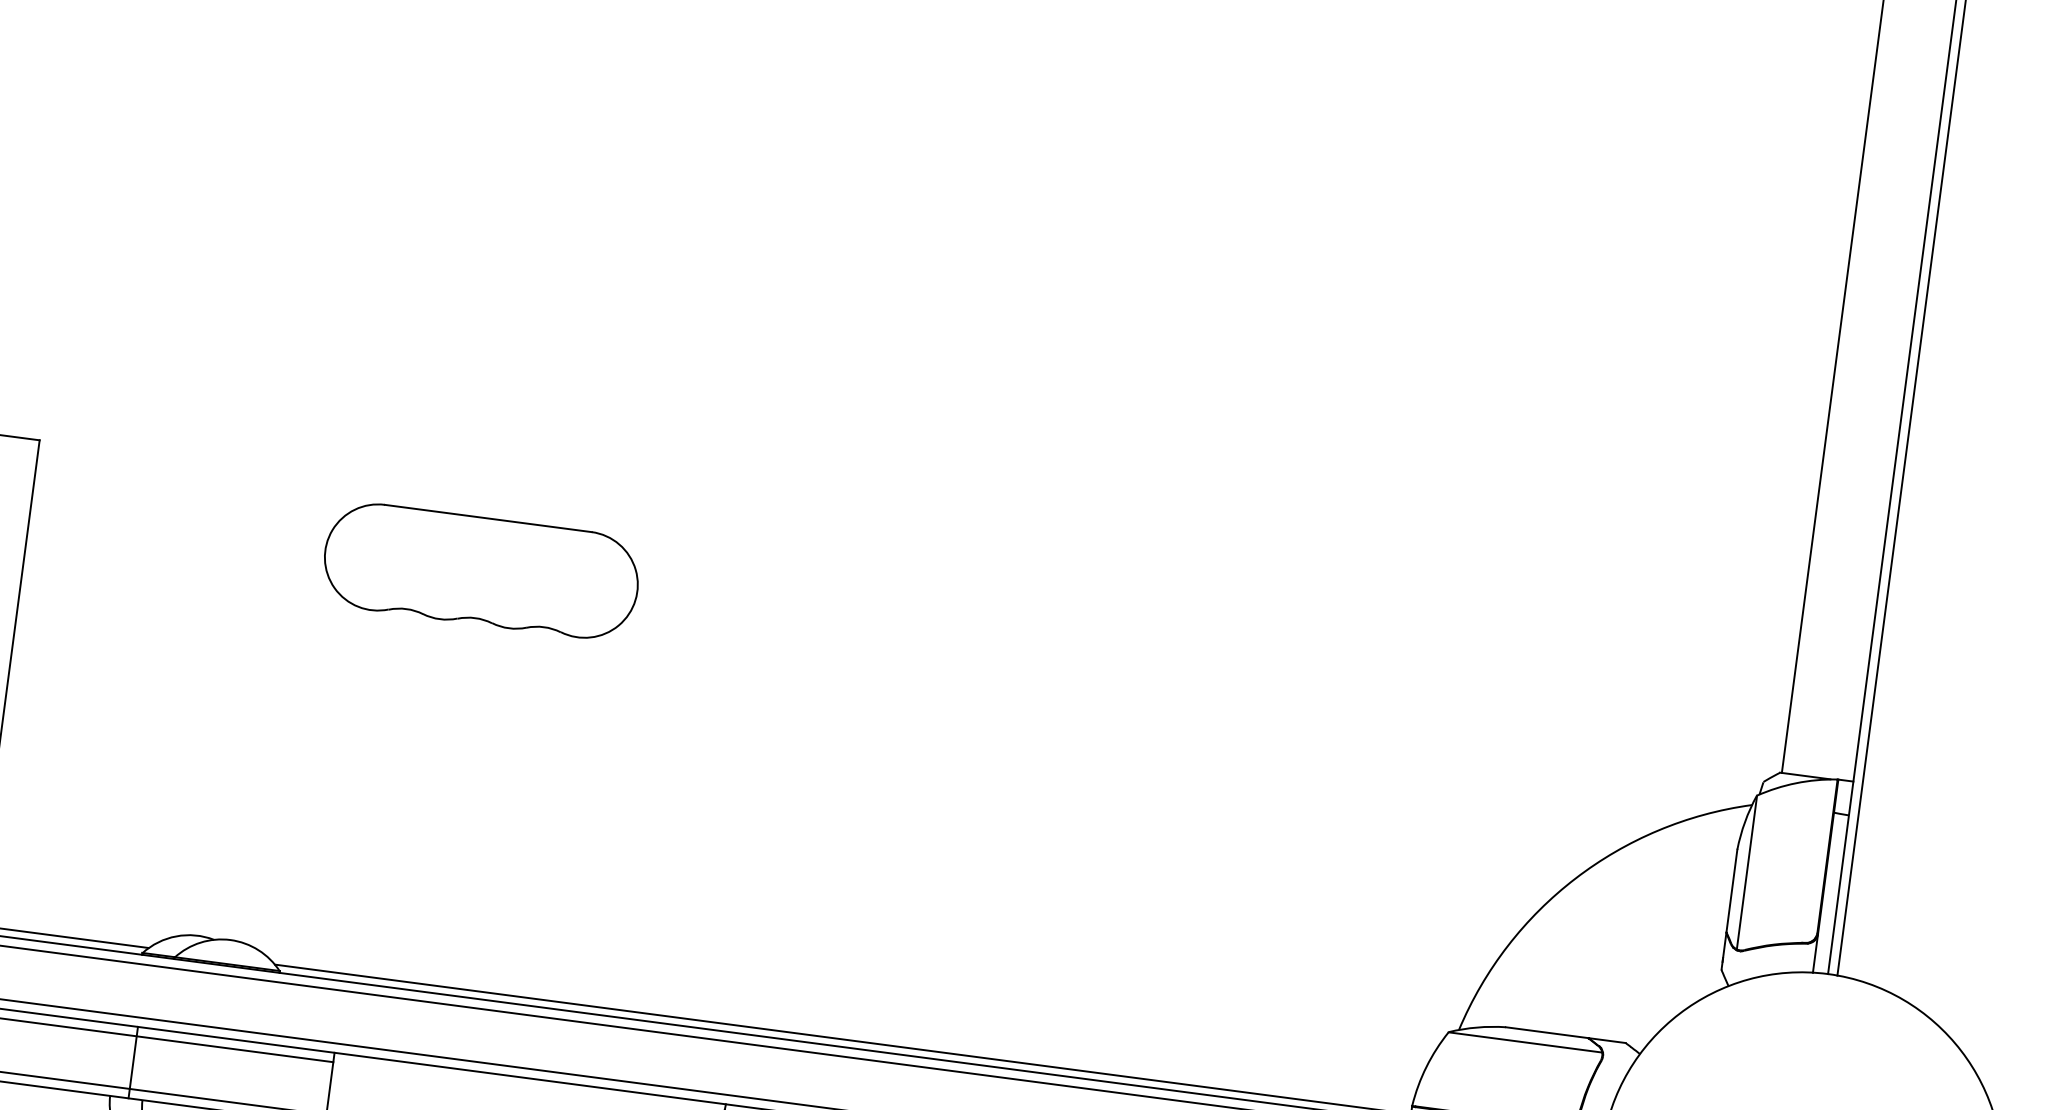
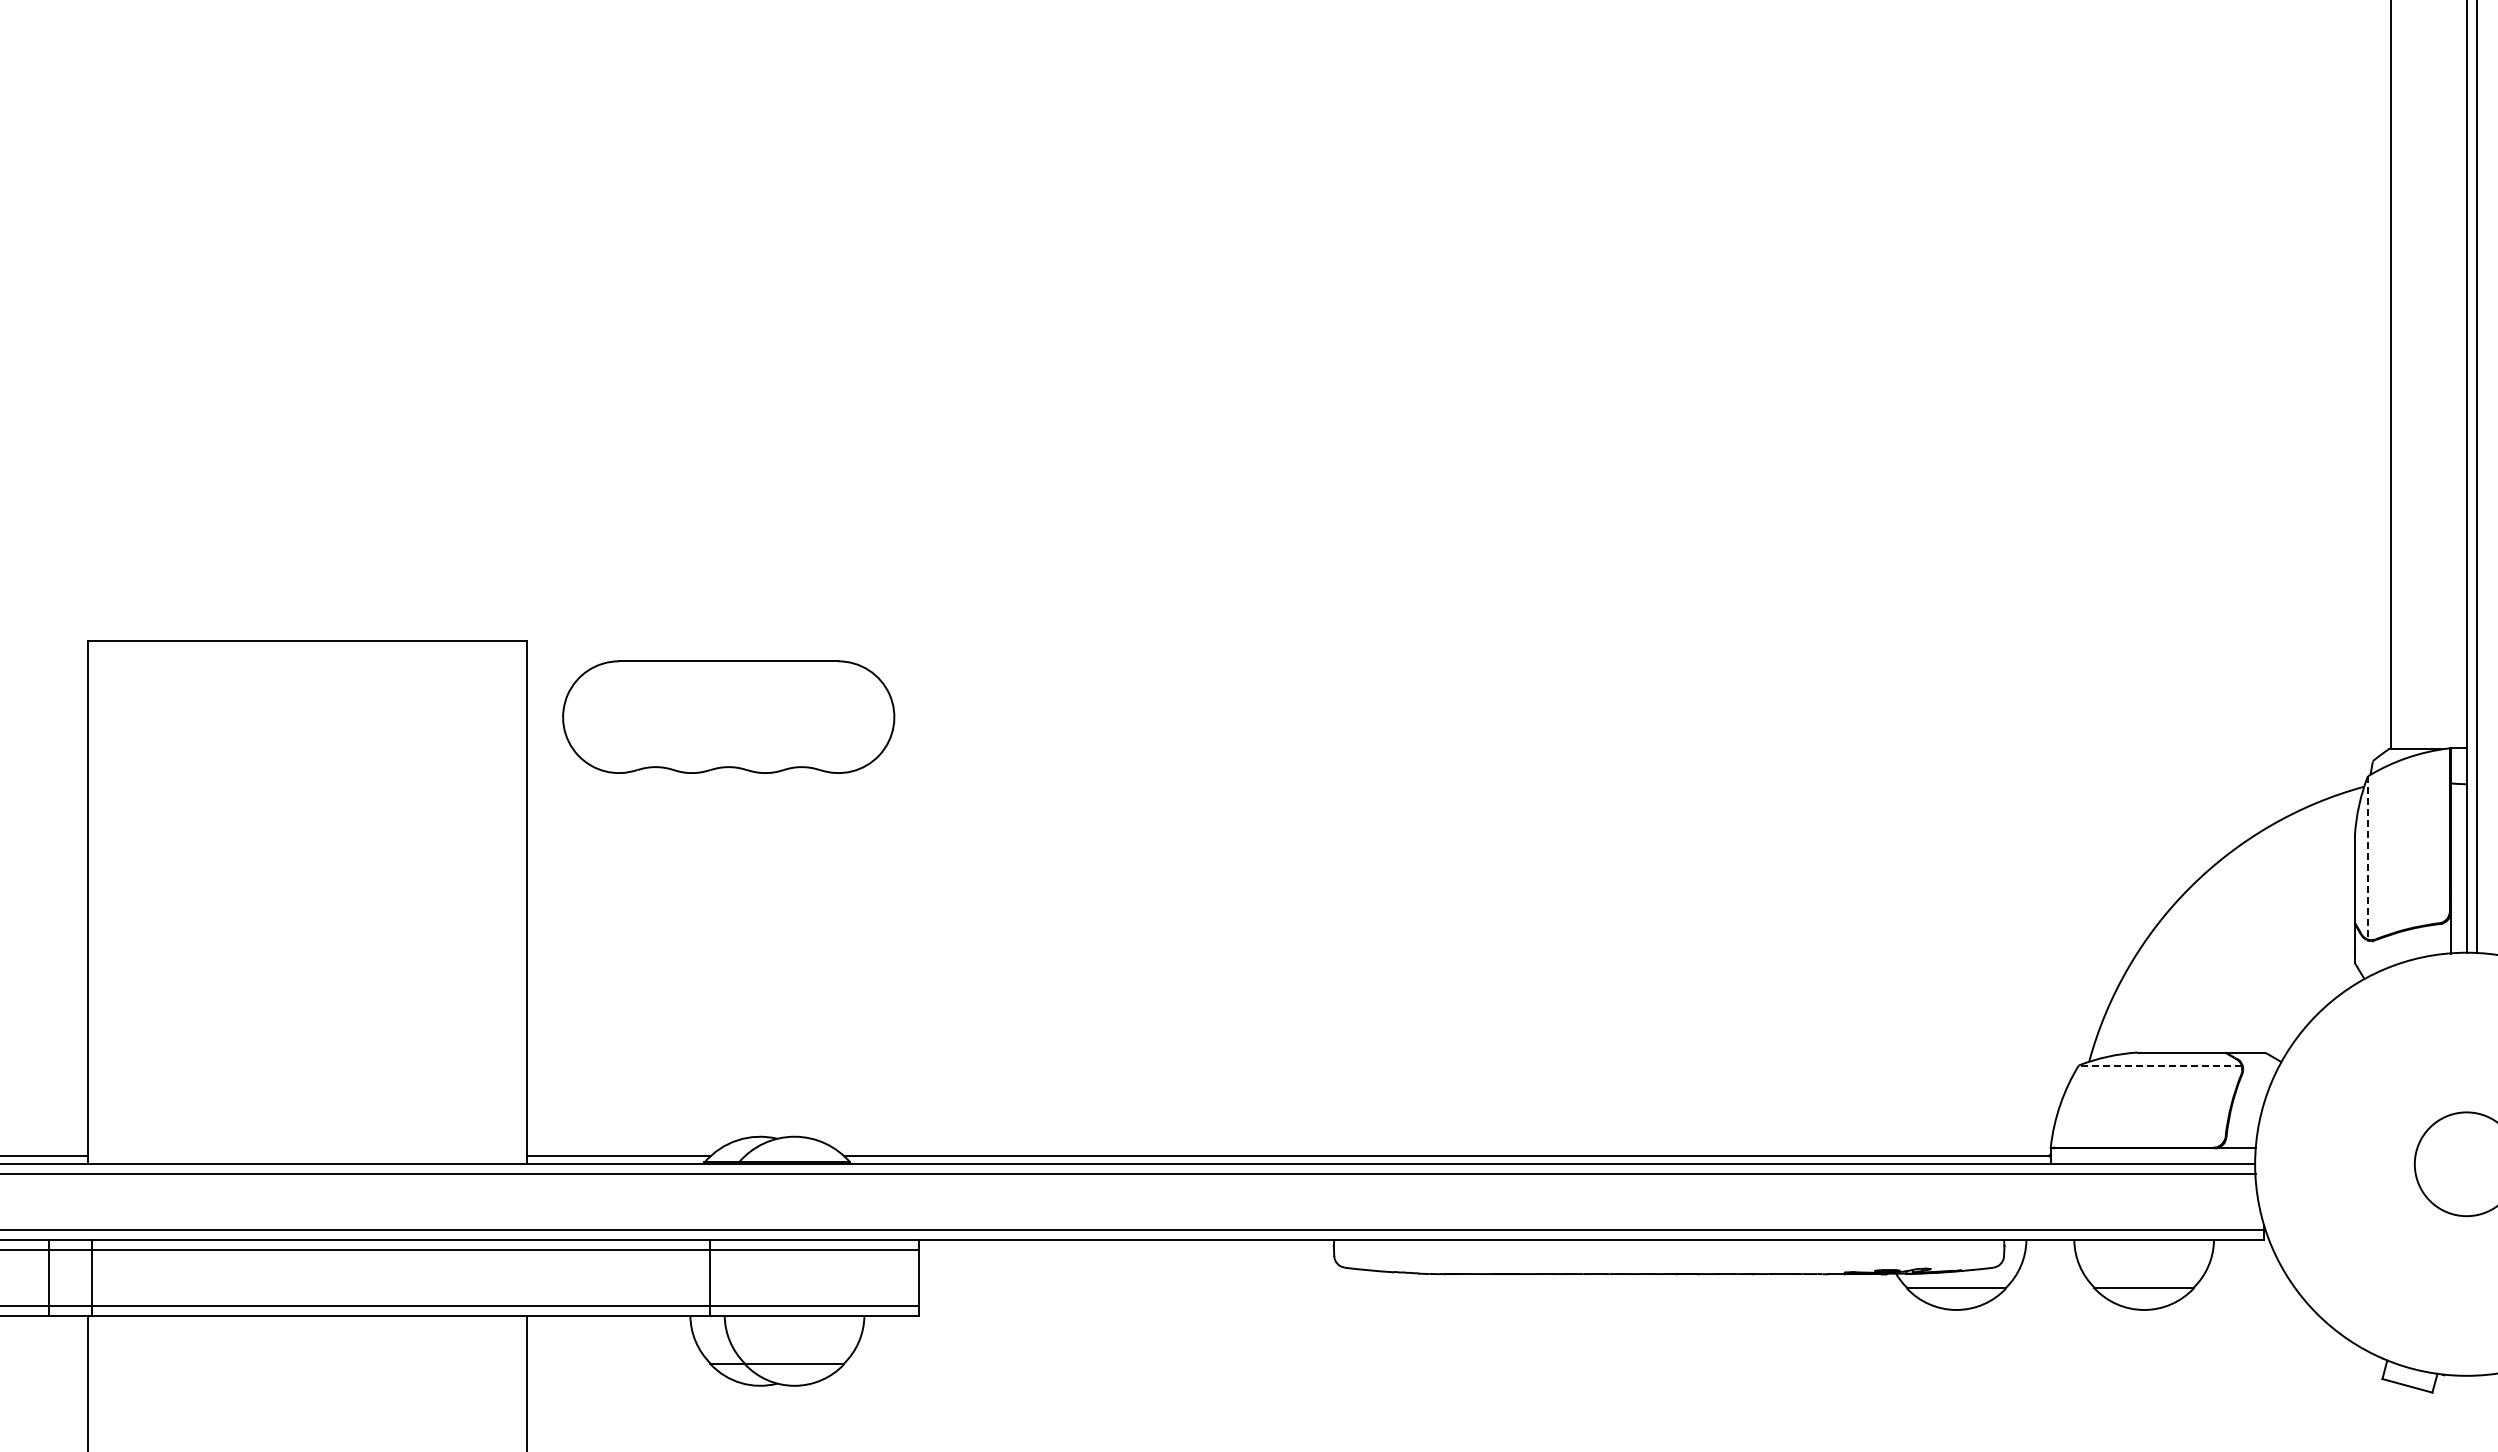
part: (481, 570) -> (728, 716), moved
line: (1747, 872) -> (2368, 857), solid -> dashed
line: (1524, 1042) -> (2159, 1065), solid -> dashed

